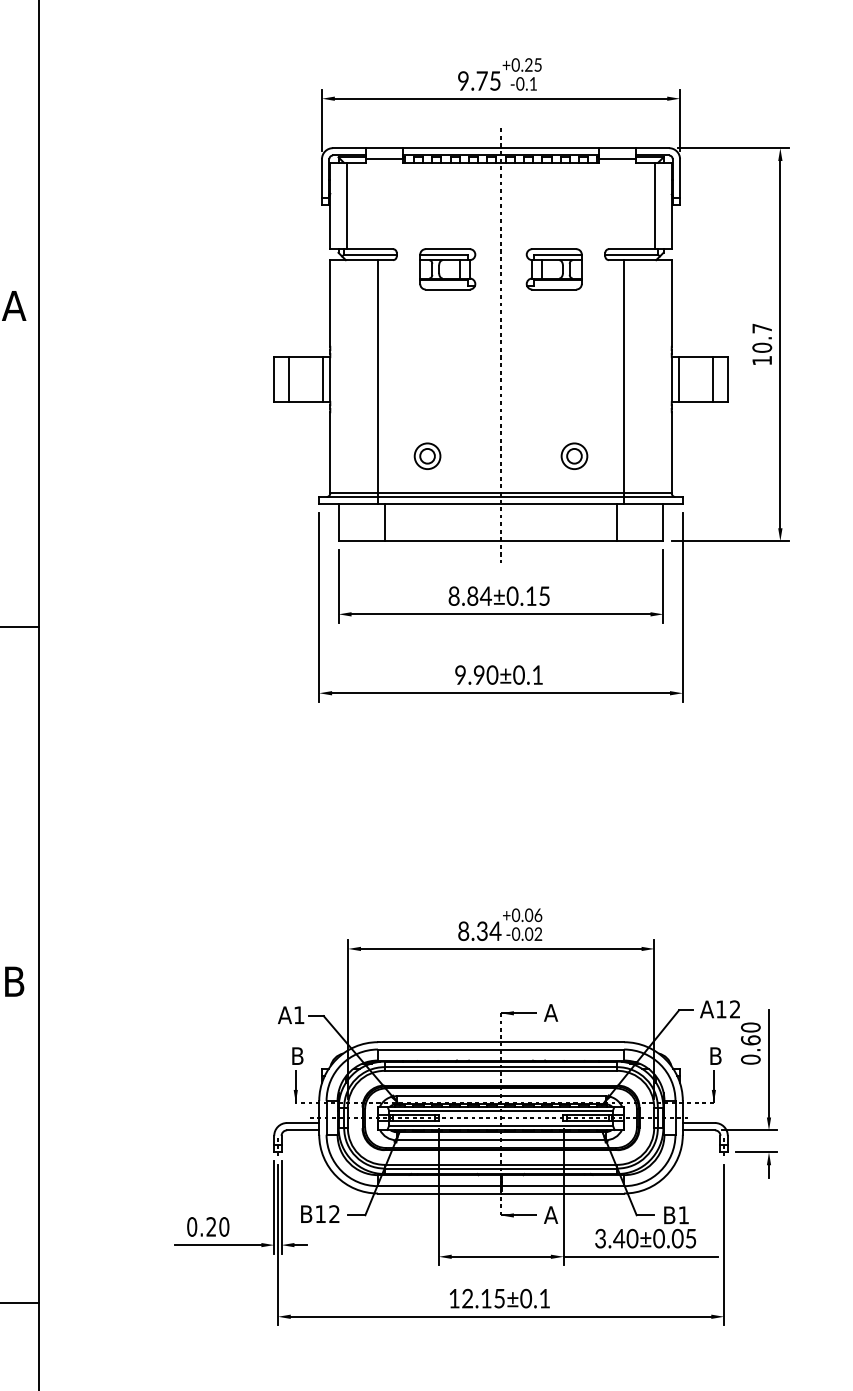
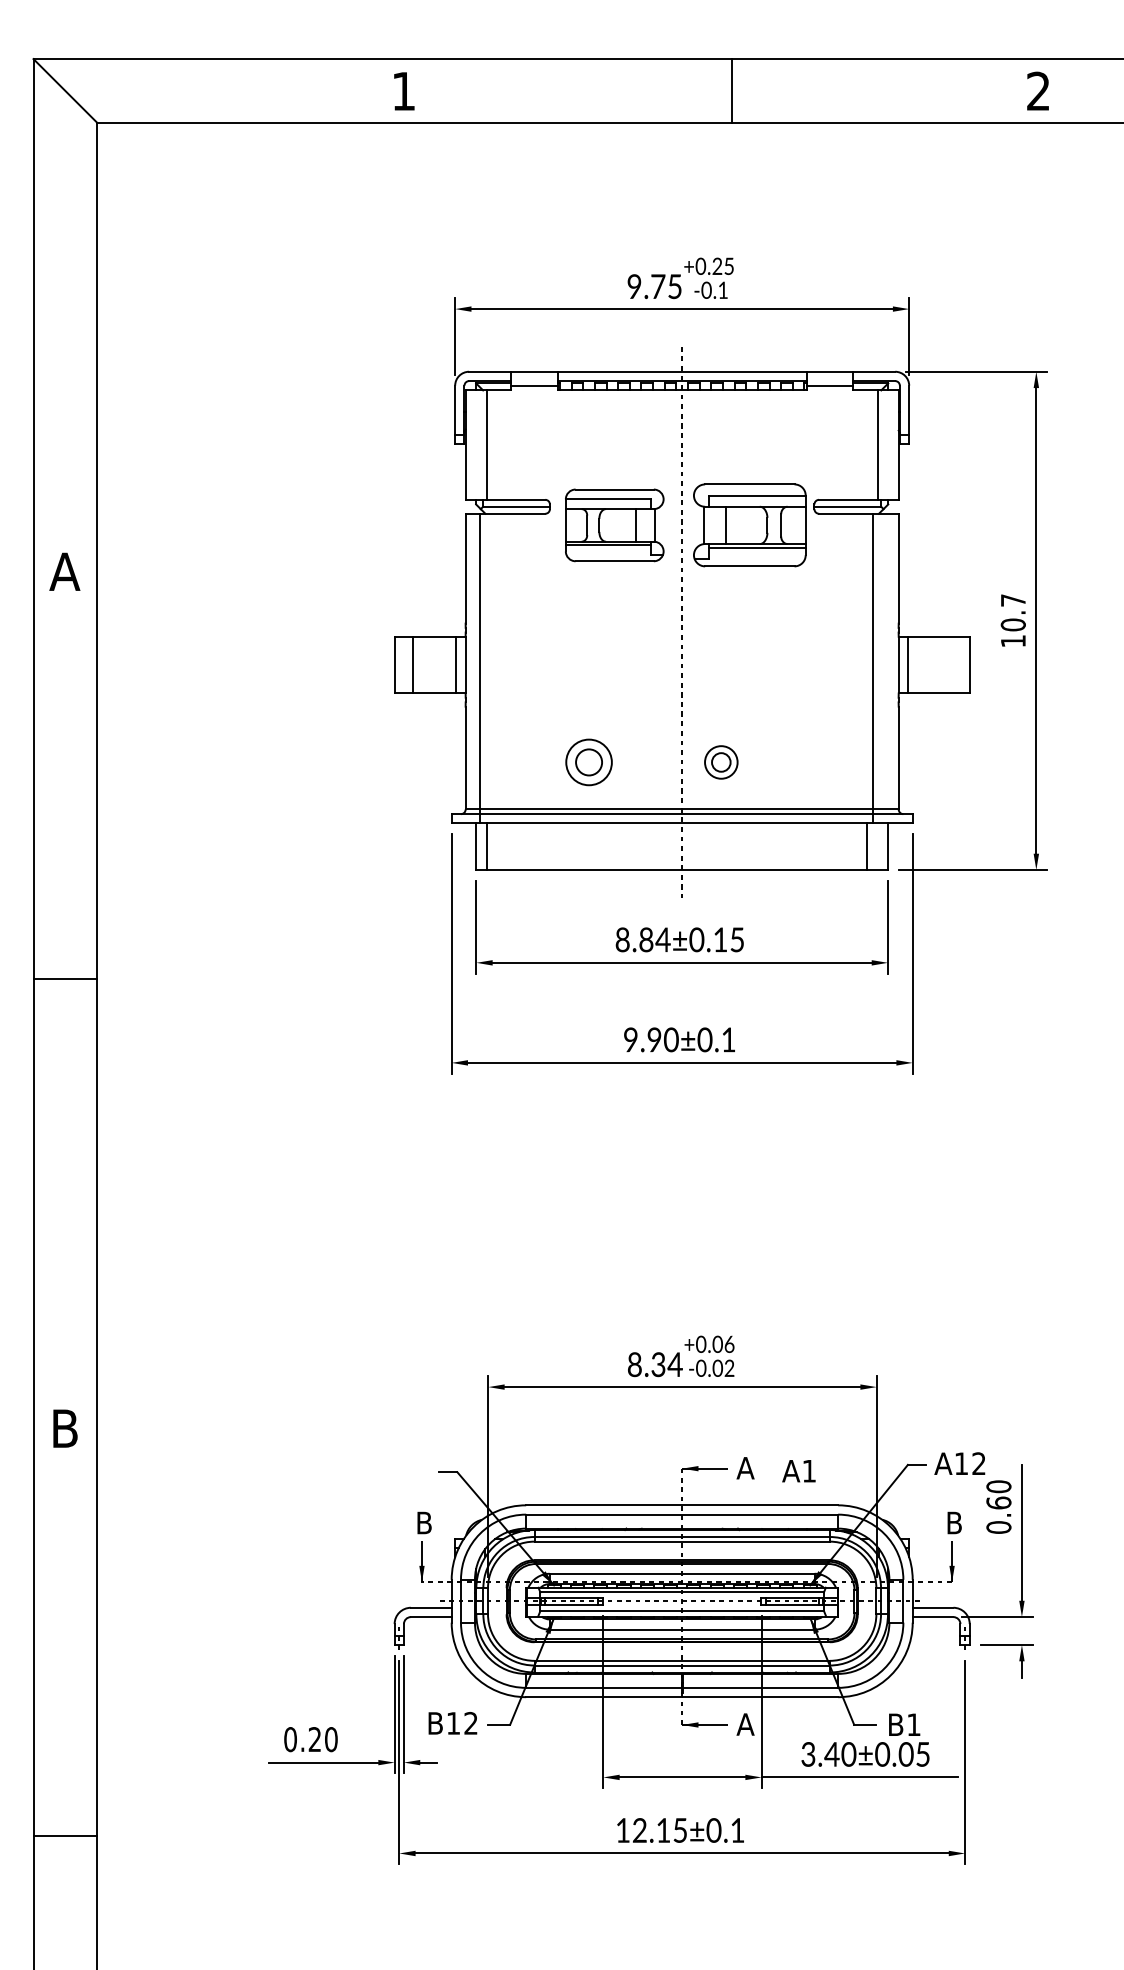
part: (447, 269) -> (614, 525), size x1.4
part: (554, 269) -> (749, 525), size x1.6
line: (713, 379) -> (951, 665), removed
line: (378, 382) -> (480, 668), moved
line: (624, 382) -> (873, 668), moved
part: (427, 456) -> (588, 762), size x1.4
part: (574, 456) -> (721, 762), moved
line: (384, 522) -> (486, 846), moved
line: (617, 522) -> (866, 846), moved
text: (290, 1015) -> (798, 1471), moved

